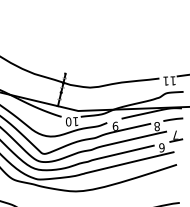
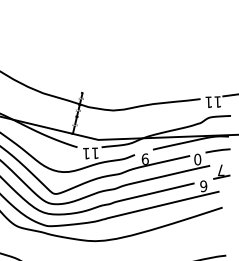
text: (67, 121) -> (85, 153), 10 -> 11
text: (156, 126) -> (197, 159), 8 -> 0

